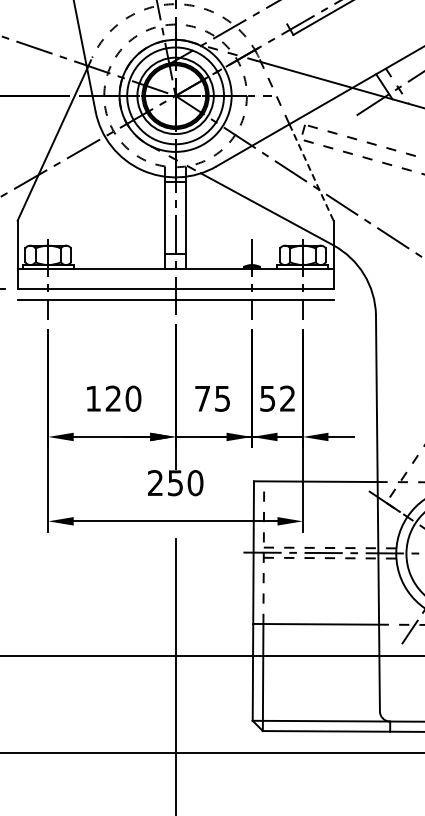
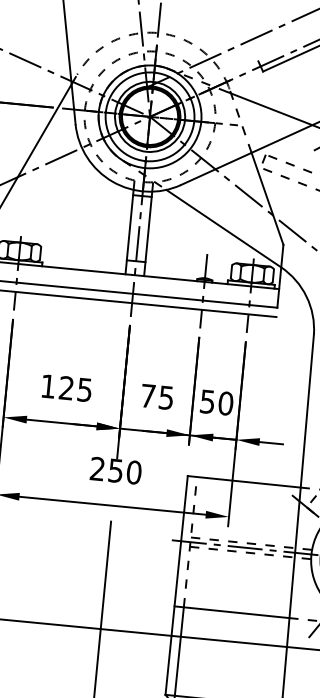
line: (311, 172) -> (267, 198), dashed -> solid
text: (133, 398) -> (84, 389), 120 -> 125
text: (287, 398) -> (225, 403), 52 -> 50

